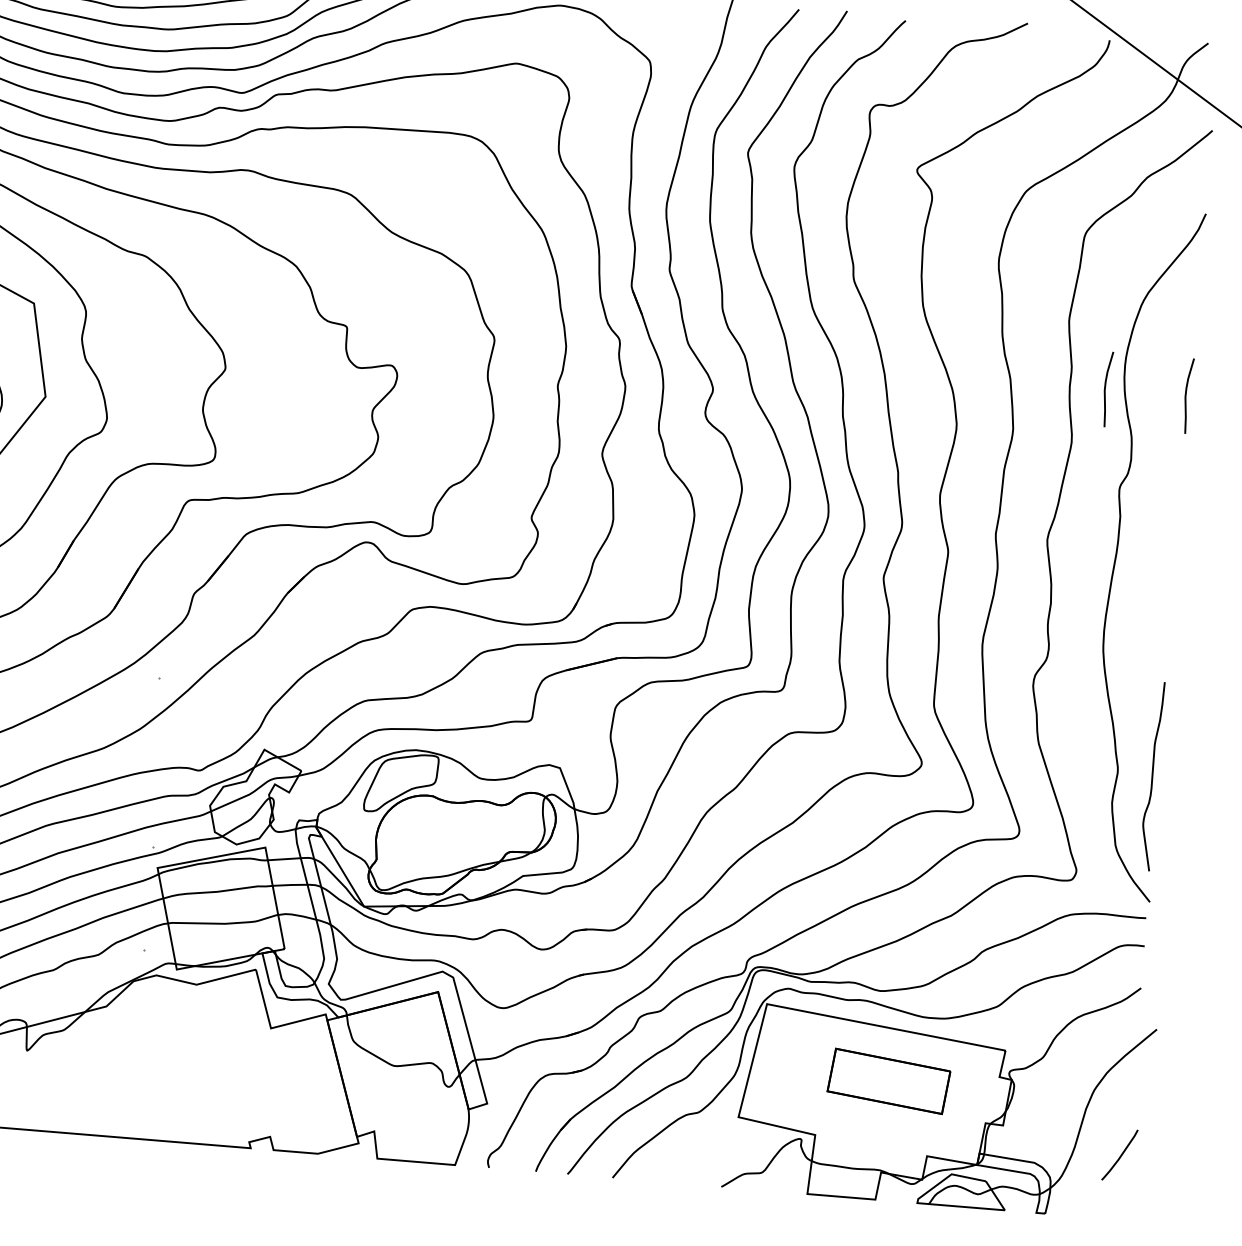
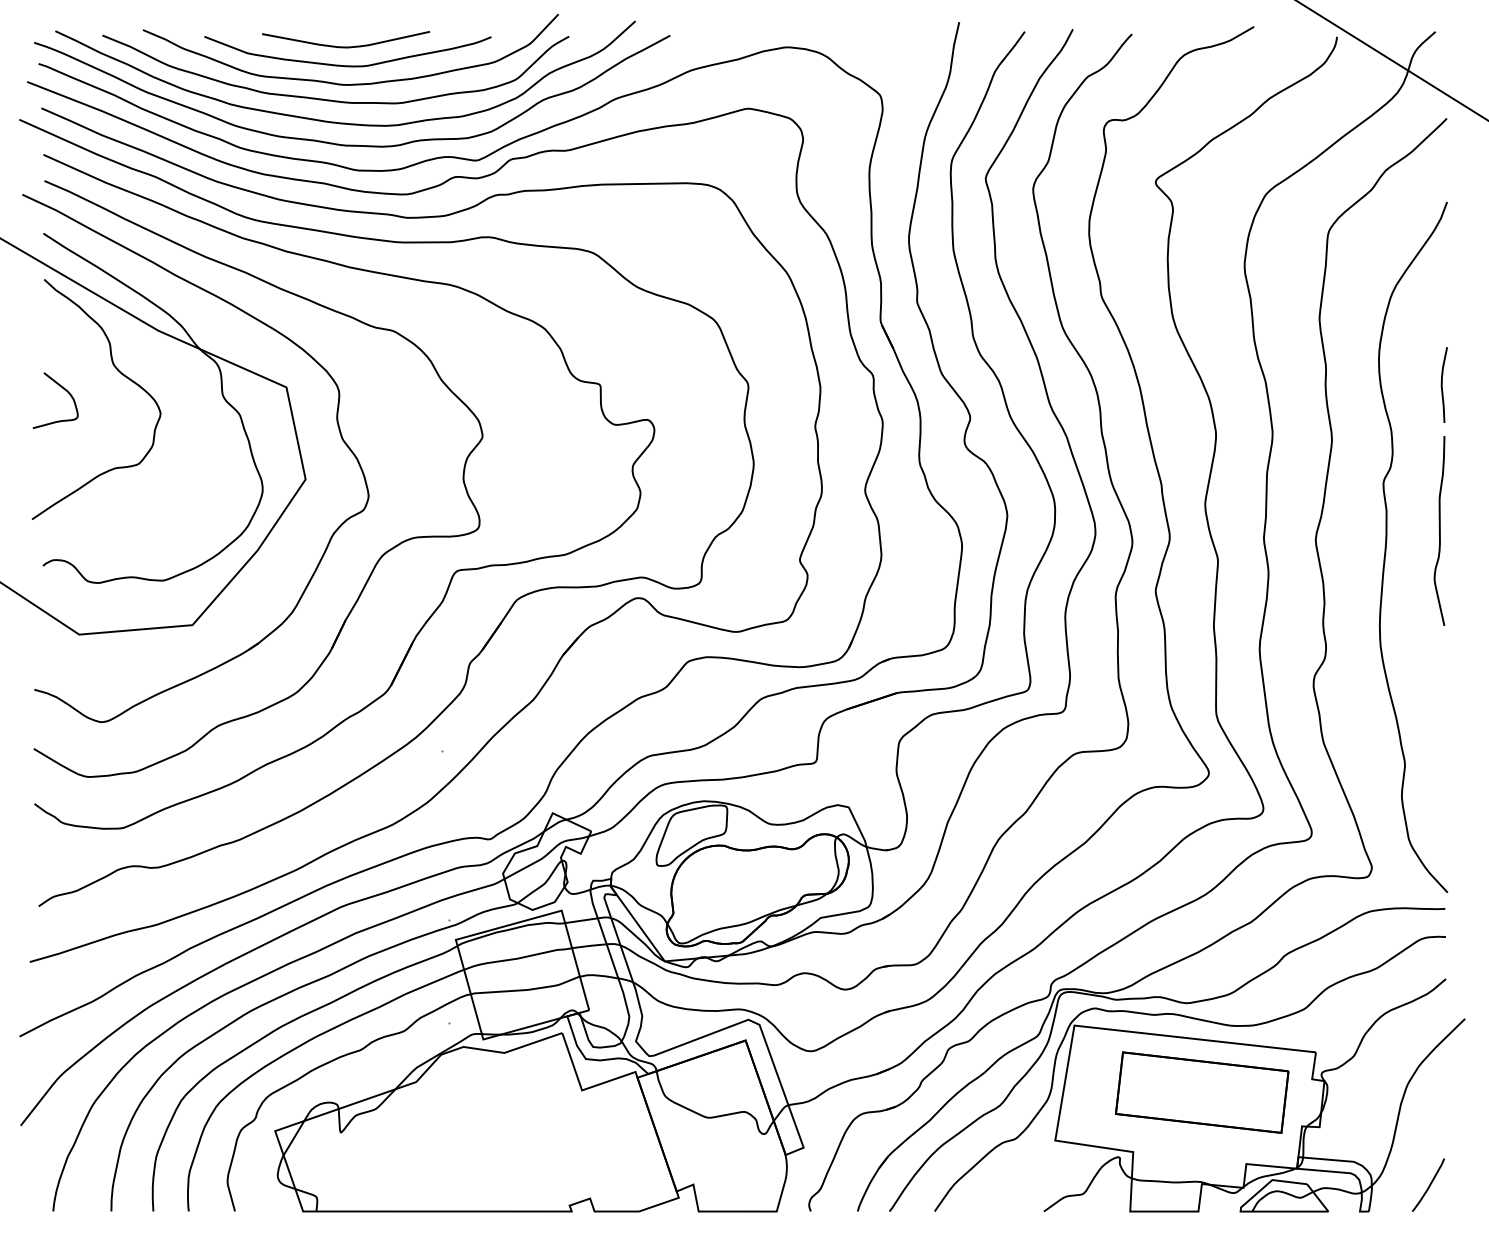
curve: (1105, 388) -> (1361, 384), removed
curve: (1152, 775) -> (1439, 530), moved
part: (889, 1081) -> (1202, 1092), size x1.43
curve: (1120, 1154) -> (1429, 1184), moved

